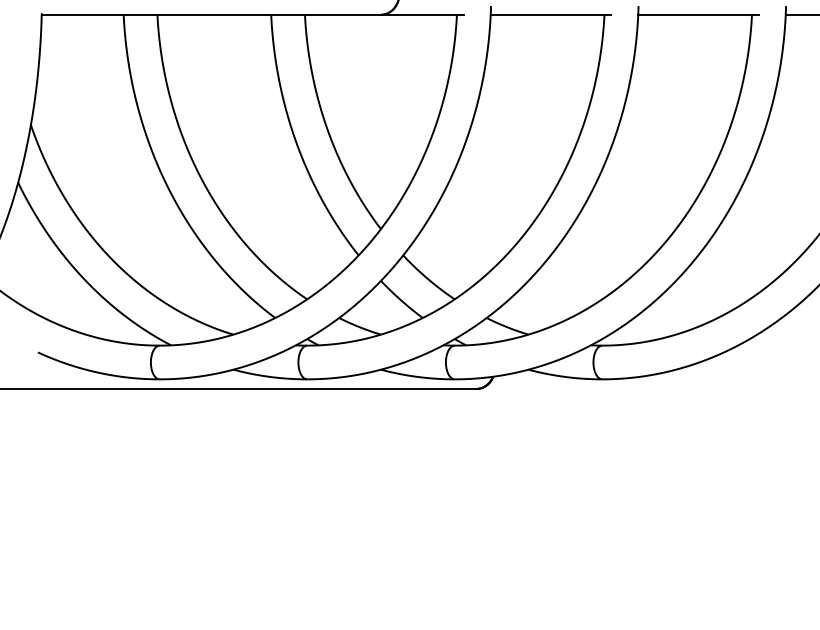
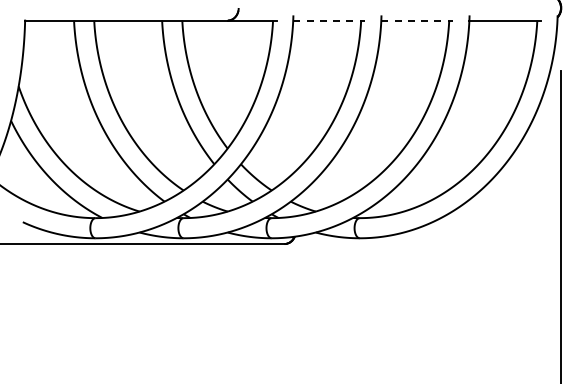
line: (551, 14) -> (329, 20), solid -> dashed
line: (698, 14) -> (417, 20), solid -> dashed

